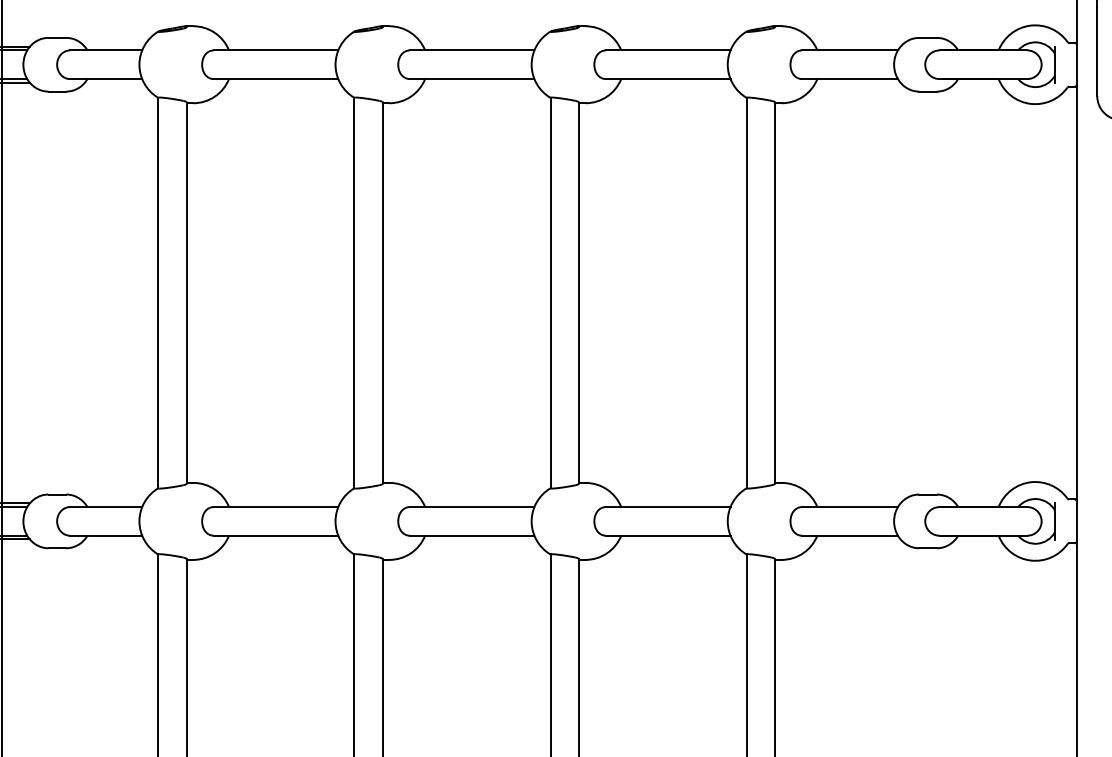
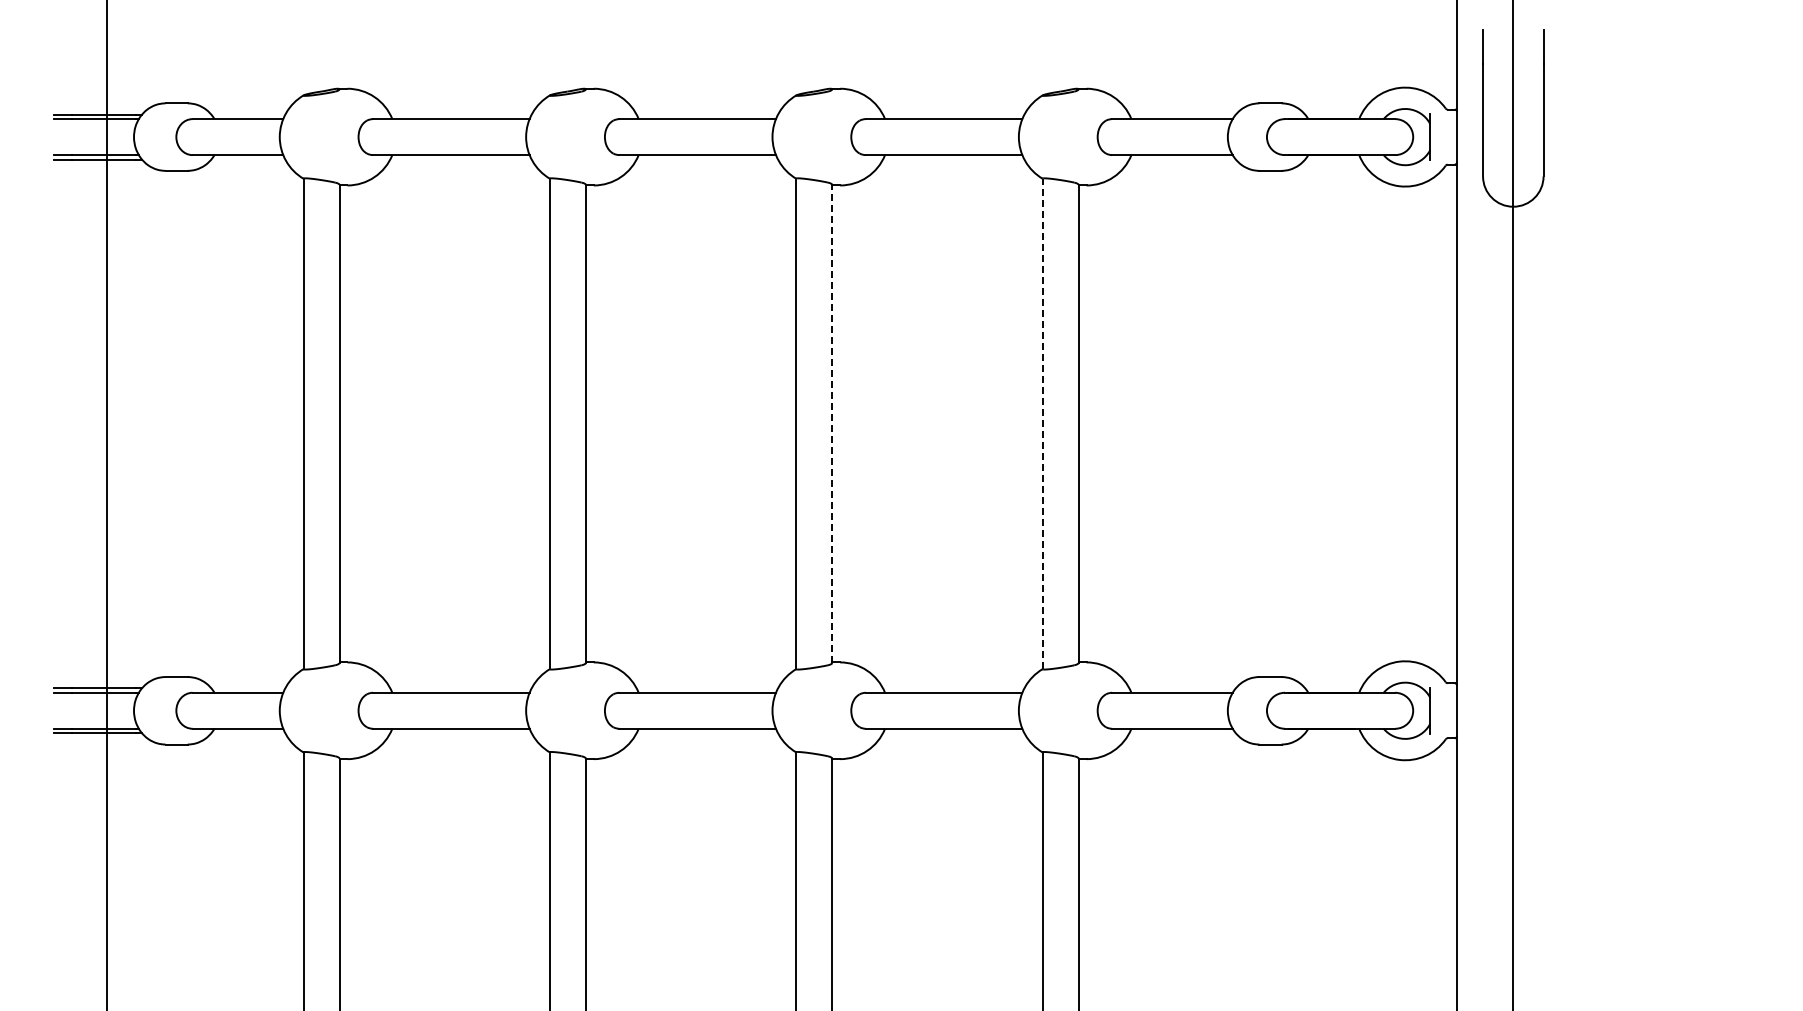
line: (579, 292) -> (832, 423), solid -> dashed
line: (746, 292) -> (1042, 423), solid -> dashed

